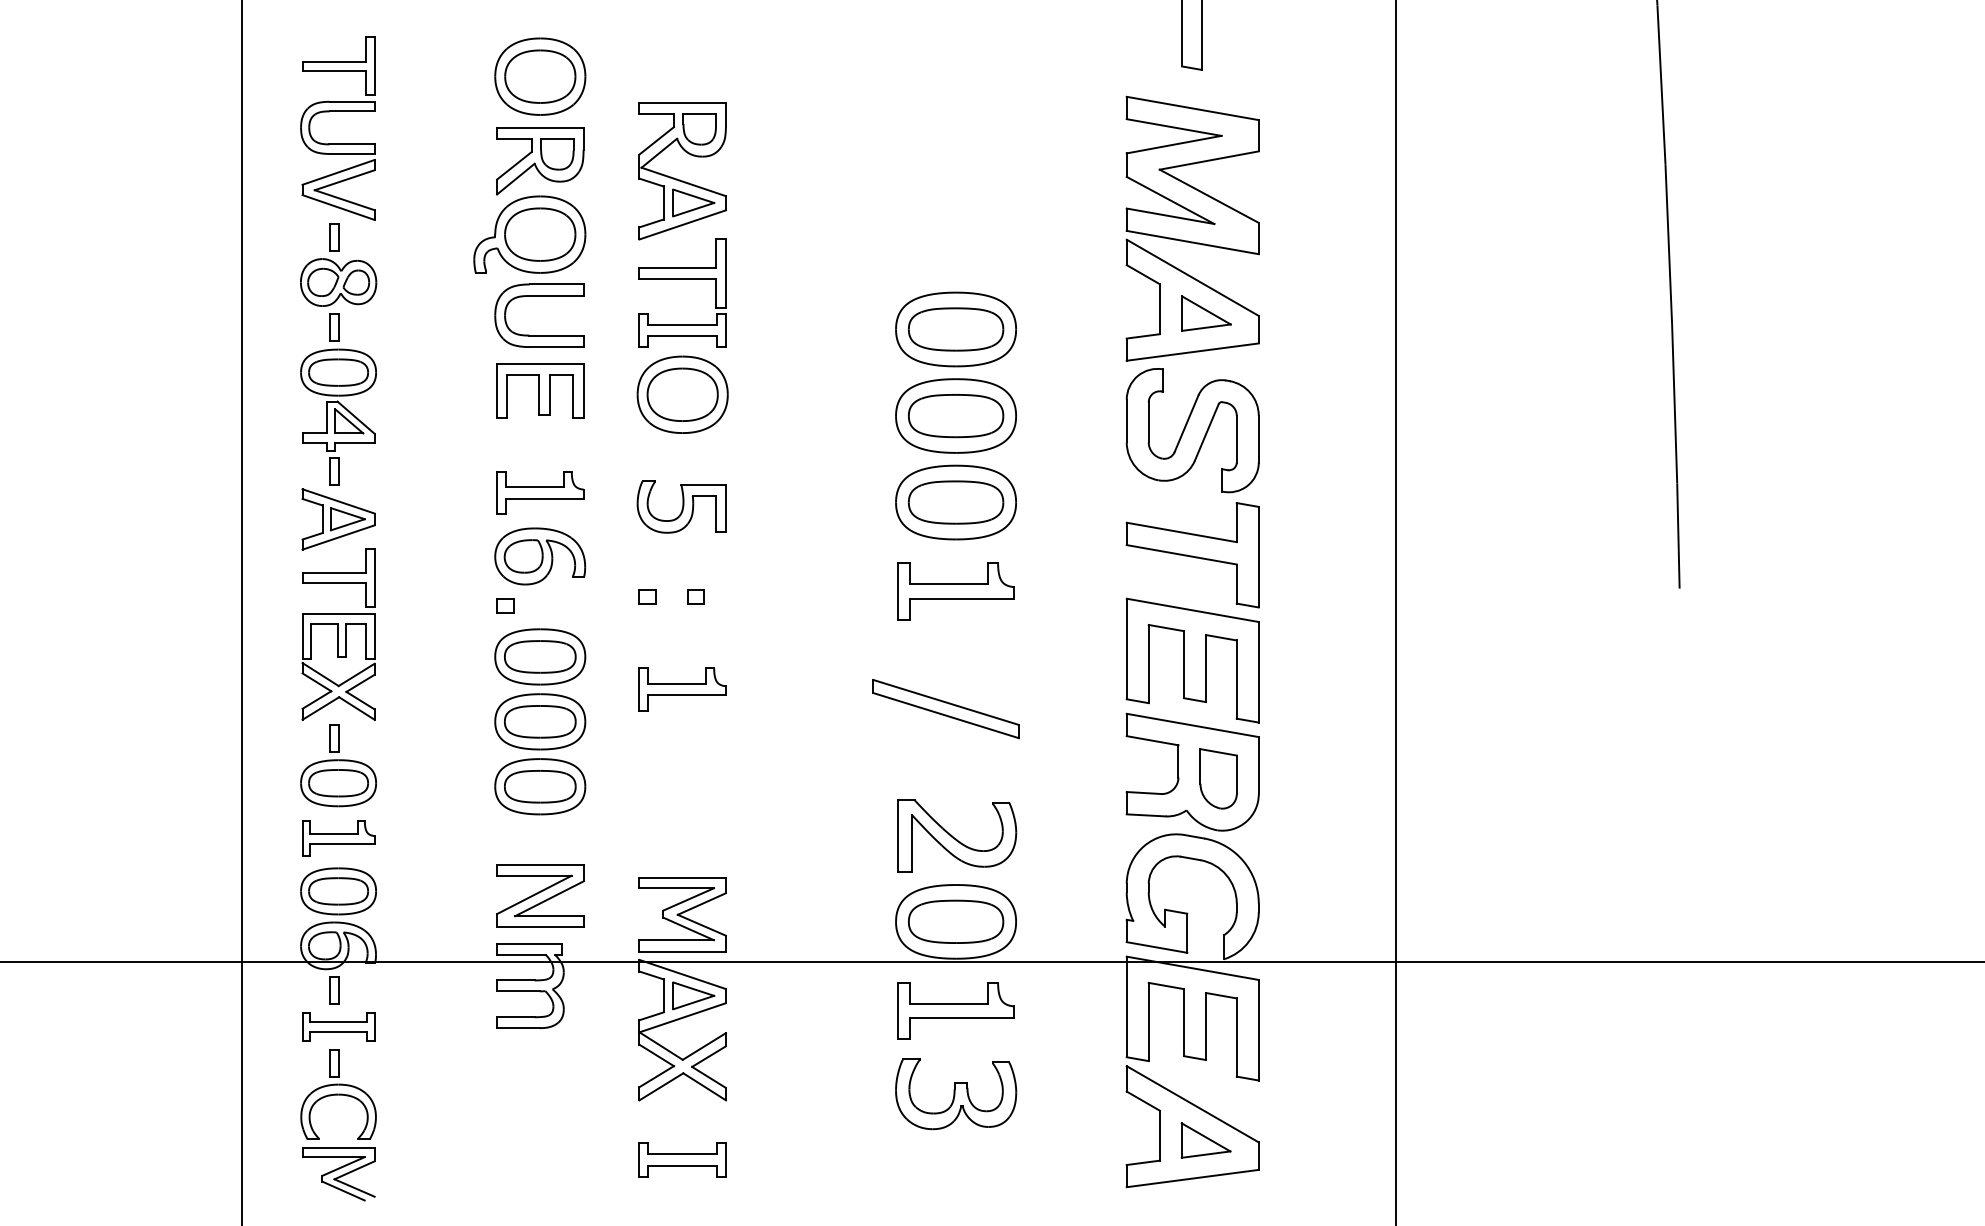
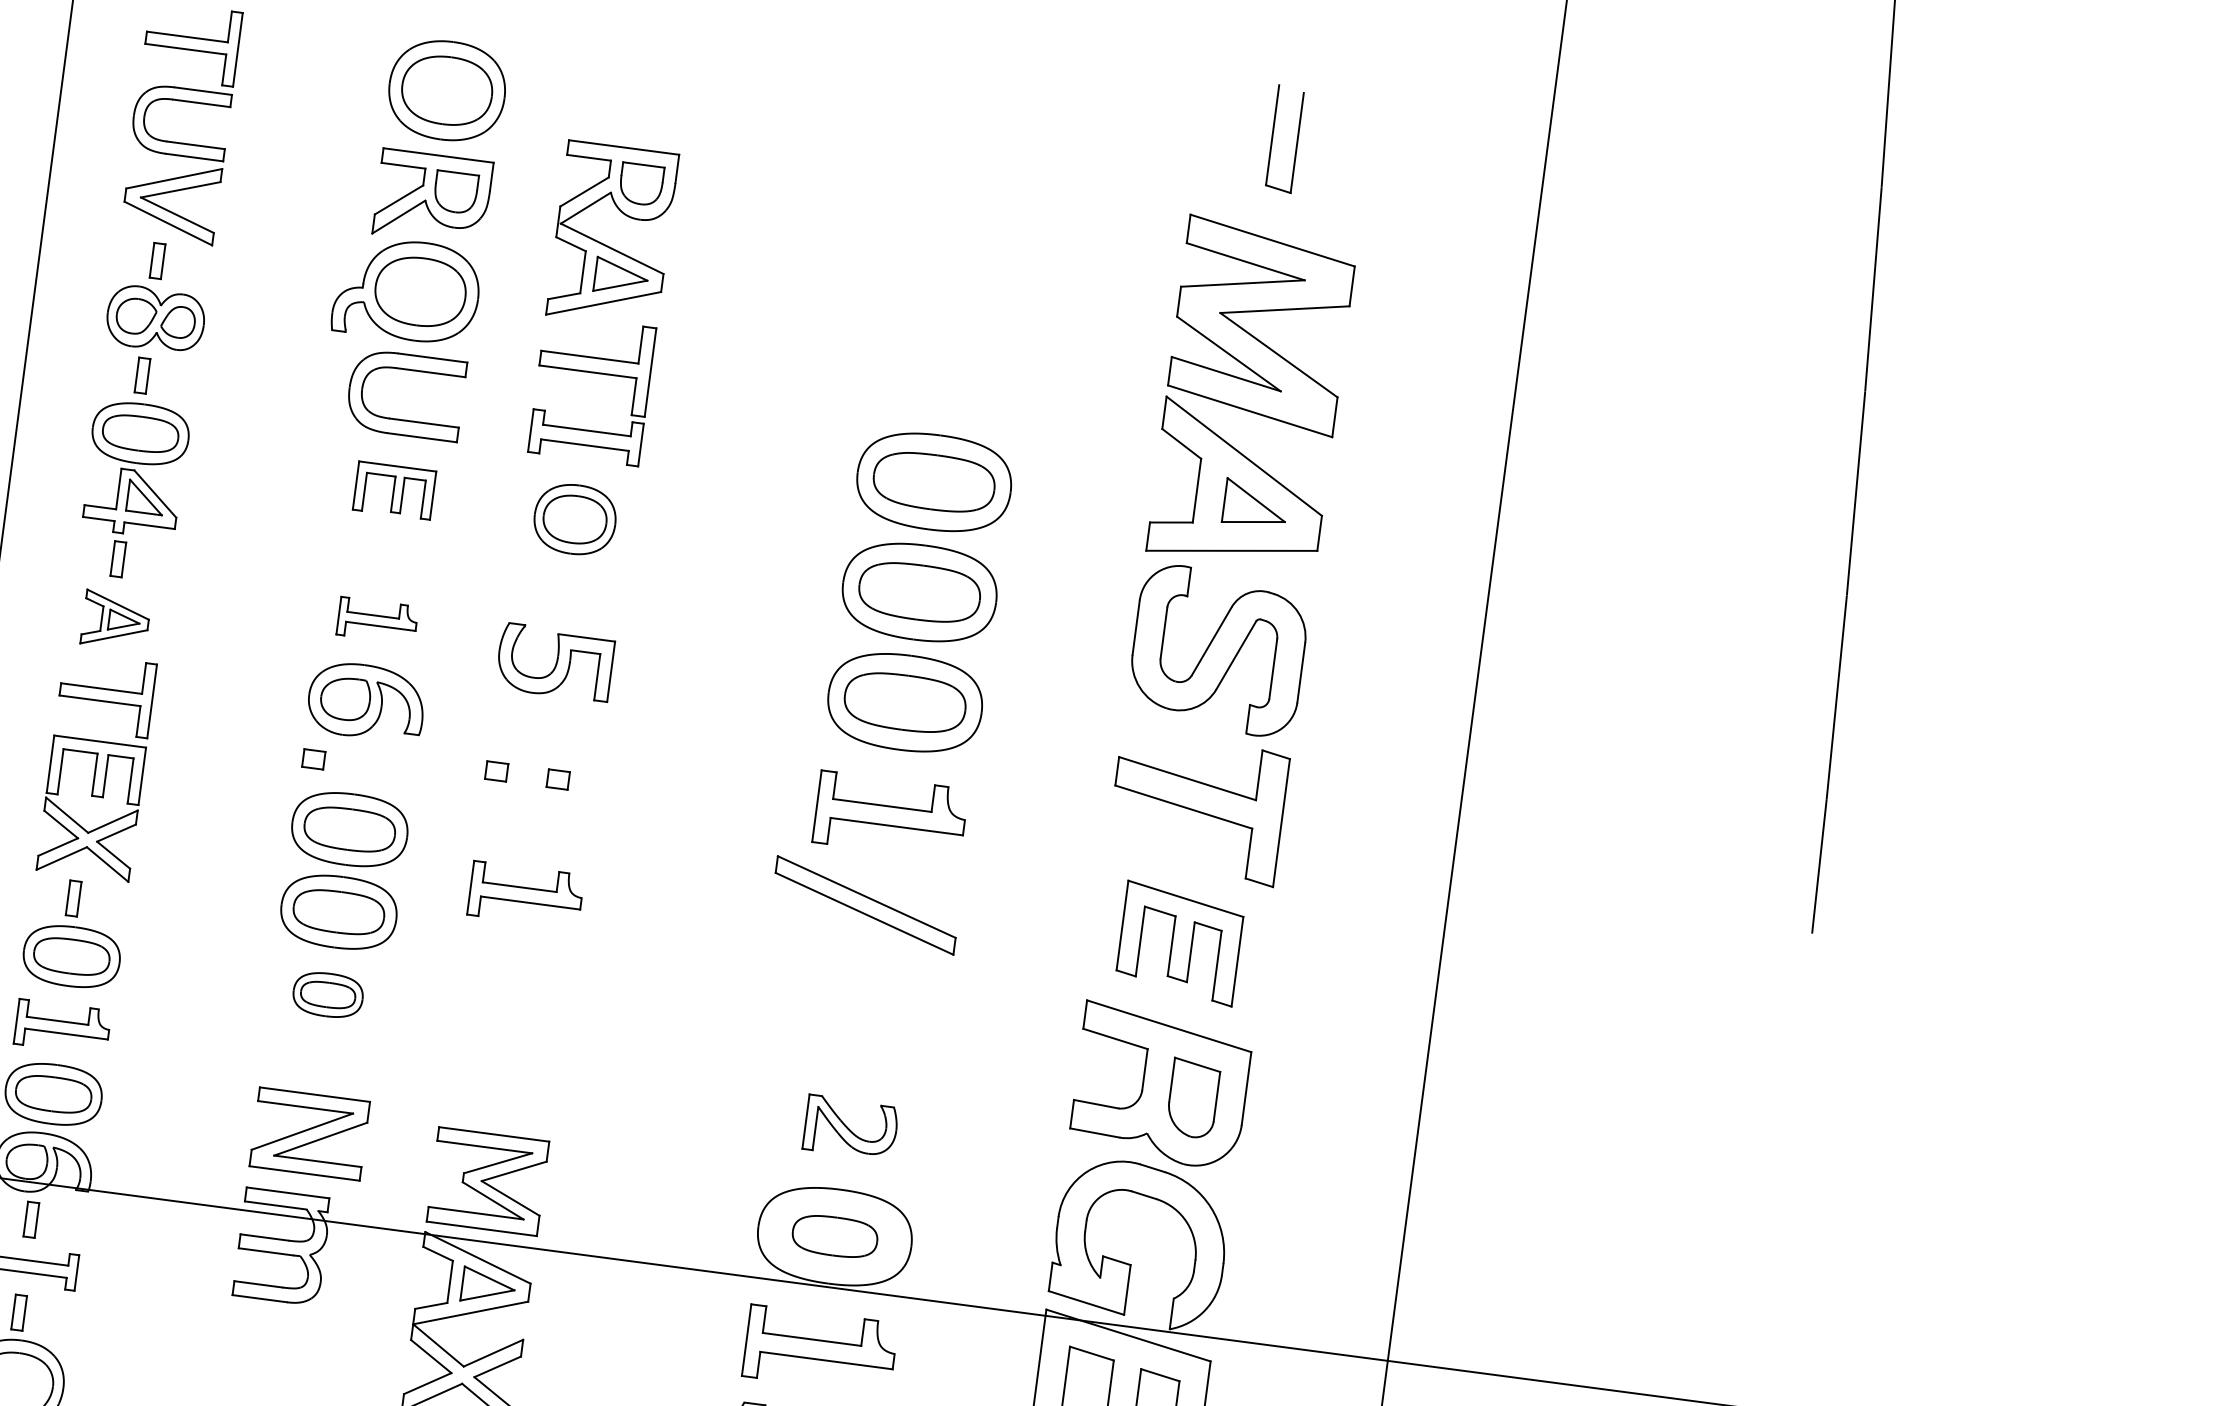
part: (540, 390) -> (394, 490), size x0.7
part: (682, 394) -> (574, 519), size x0.7
part: (540, 492) -> (377, 620), size x0.7
part: (338, 519) -> (115, 620), size x0.7
part: (1192, 660) -> (1179, 943), size x0.7
part: (945, 709) -> (864, 905), moved
part: (540, 786) -> (328, 994), size x0.6
part: (957, 835) -> (851, 1126), size x0.6
part: (956, 921) -> (835, 1236), size x0.7

